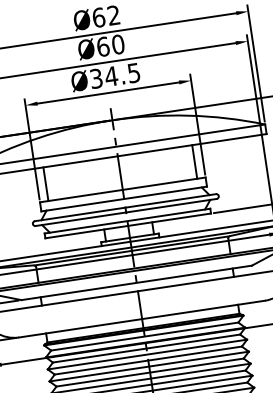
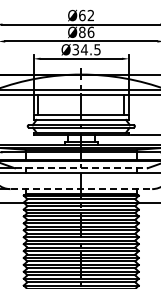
text: (110, 44) -> (86, 31), Ø60 -> Ø86
line: (137, 283) -> (81, 168), solid -> dashed
line: (142, 319) -> (81, 189), solid -> dashed

